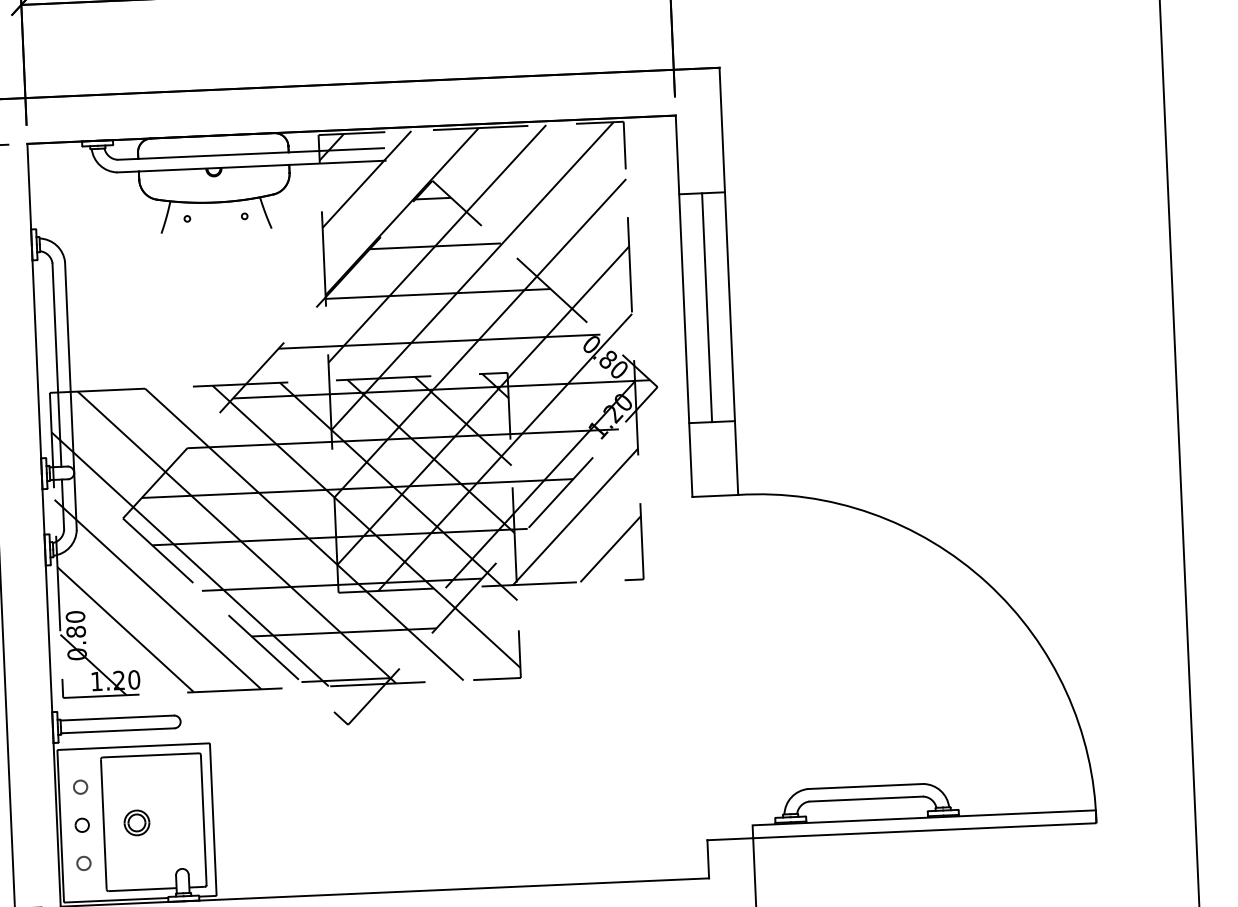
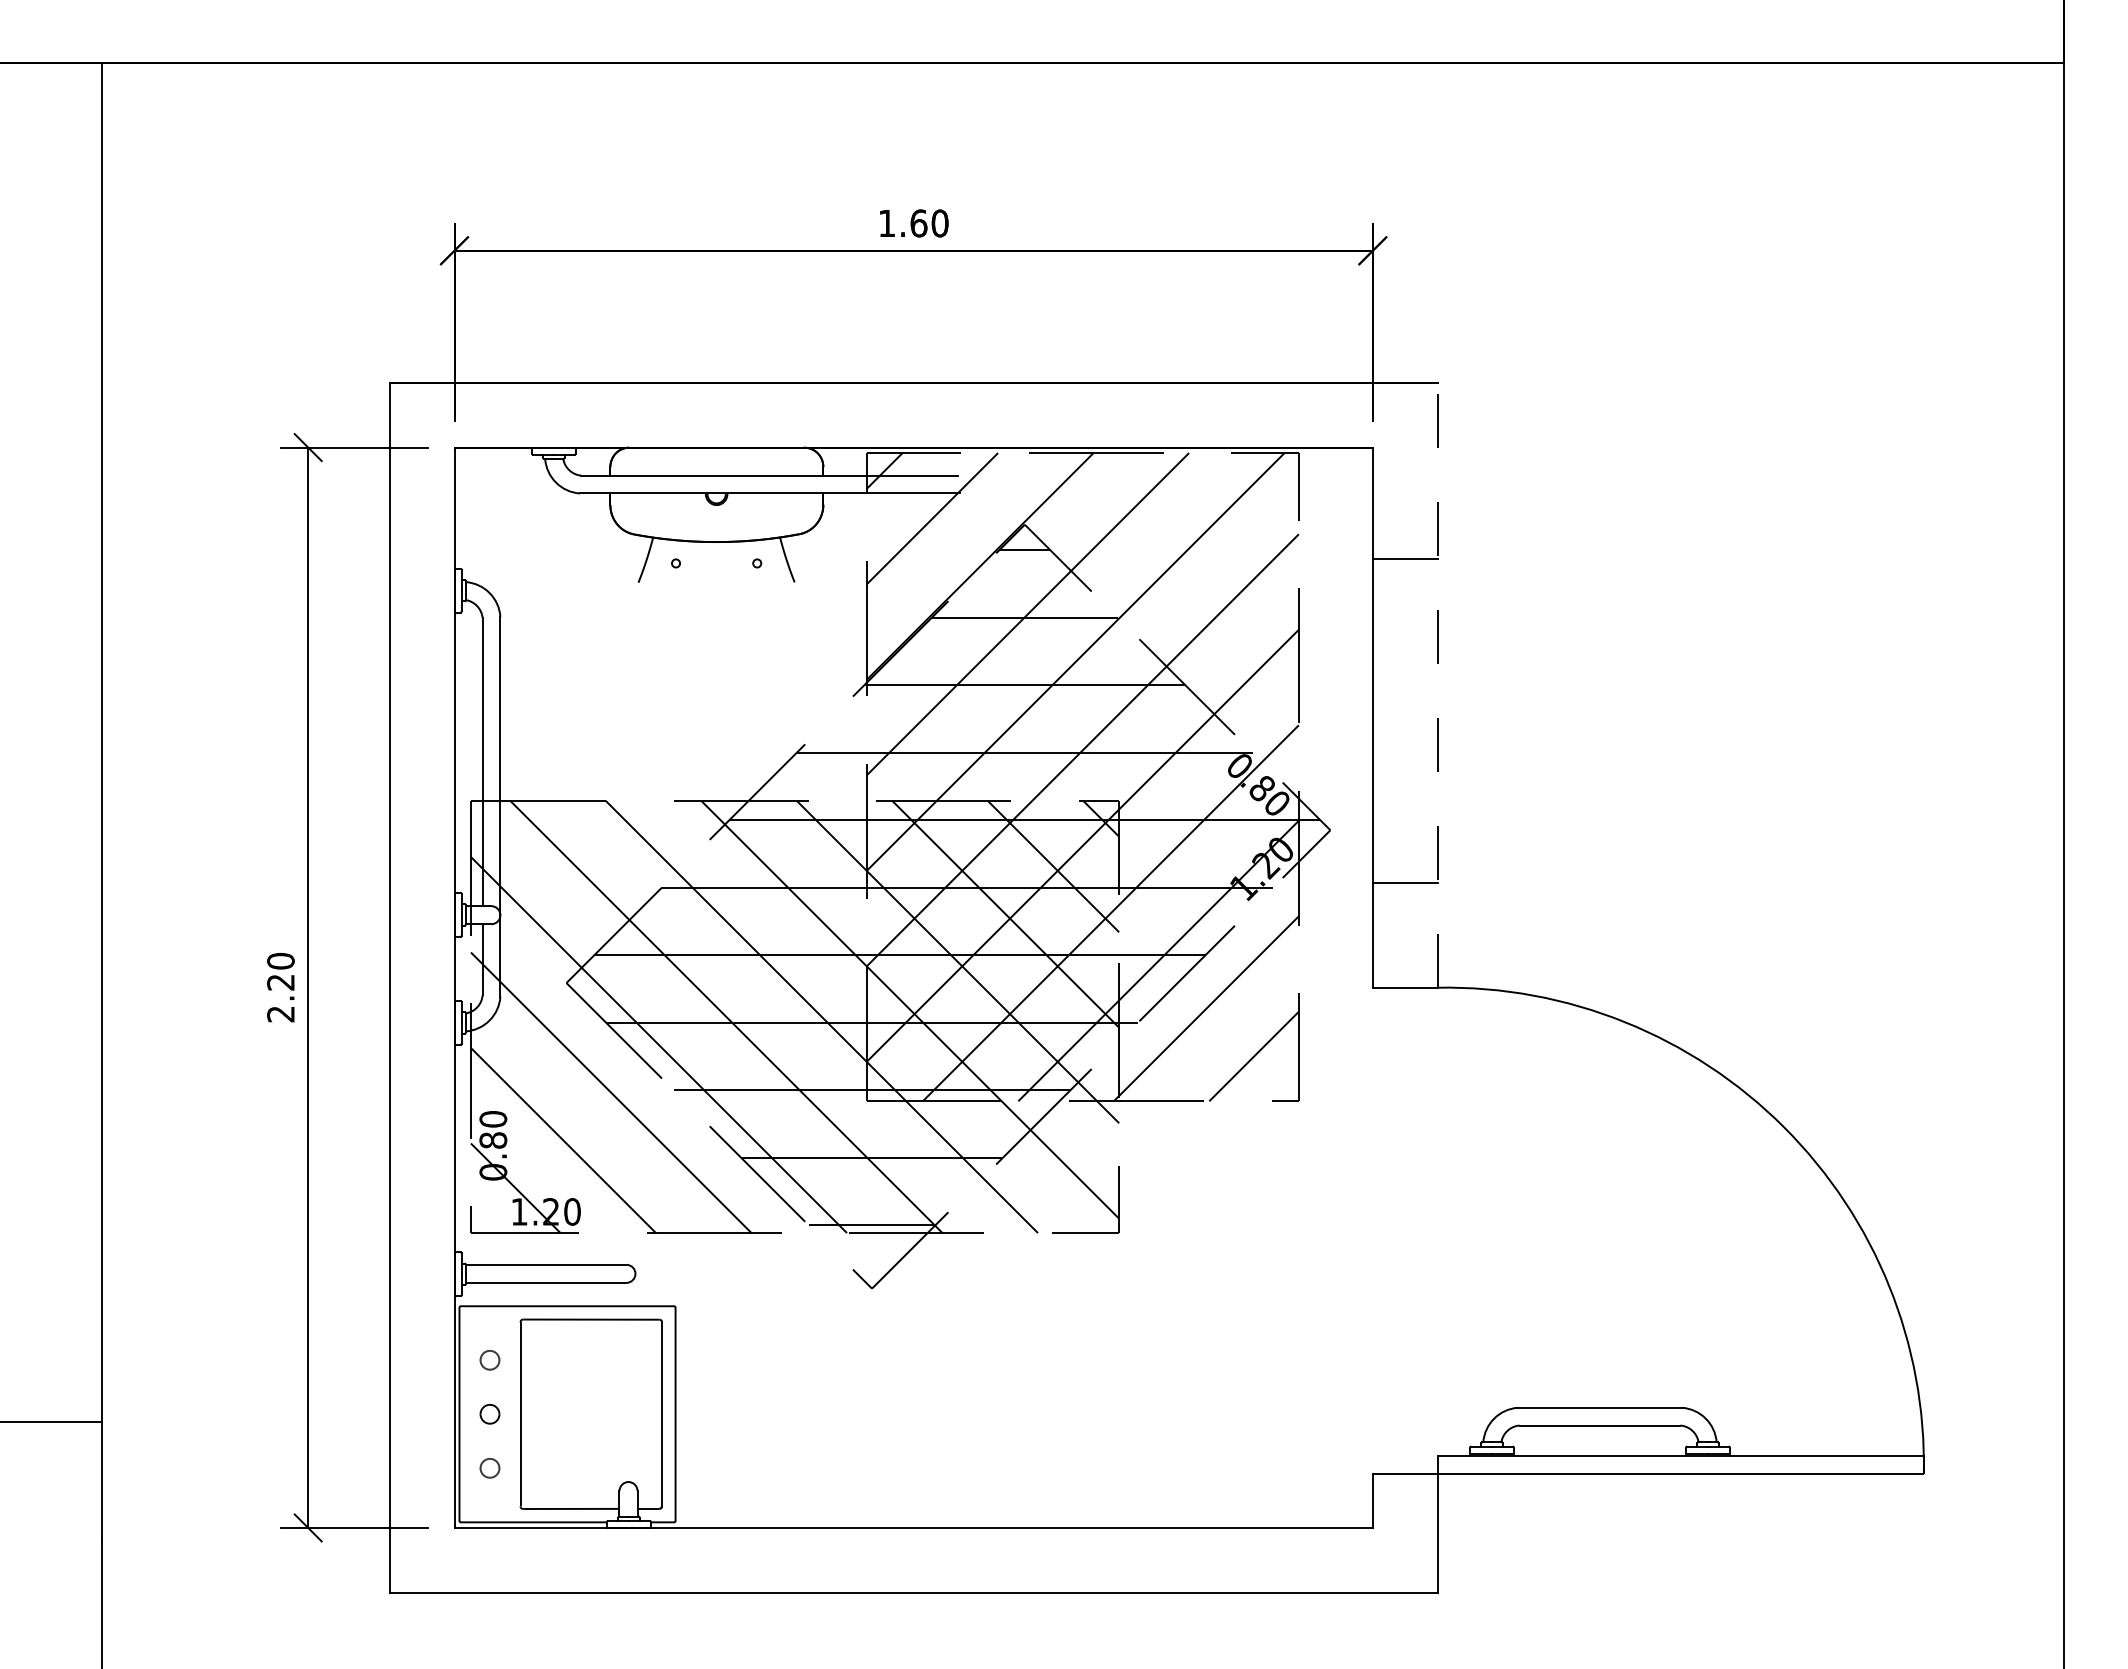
line: (728, 281) -> (1437, 685), solid -> dashed
line: (707, 307) -> (1405, 721), removed
part: (136, 822) -> (567, 1413), removed

